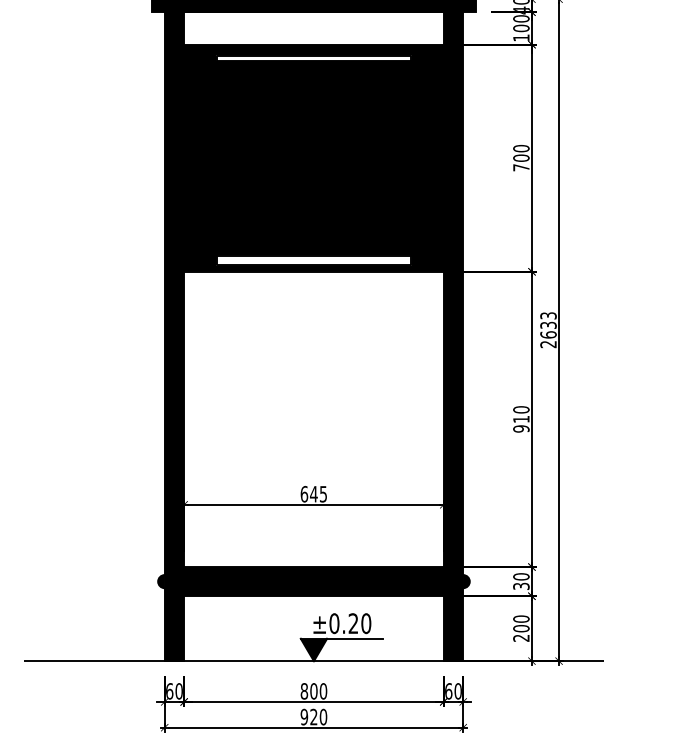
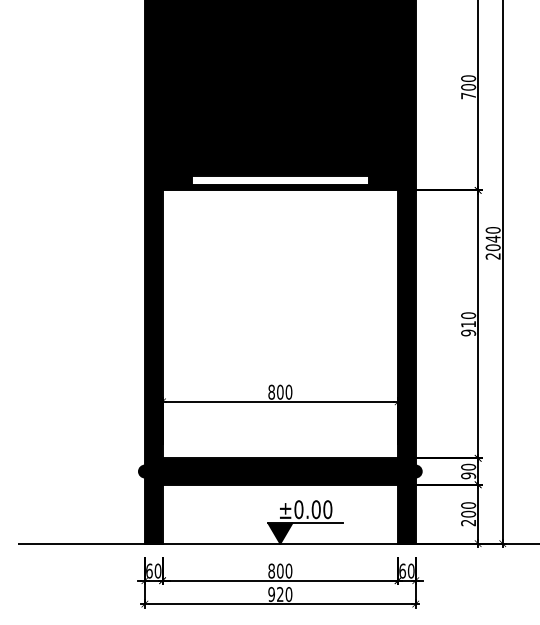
text: (548, 325) -> (493, 239), 2633 -> 2040
text: (313, 493) -> (279, 391), 645 -> 800
text: (521, 586) -> (468, 475), 30 -> 90
text: (353, 623) -> (316, 509), ±0.20 -> ±0.00

